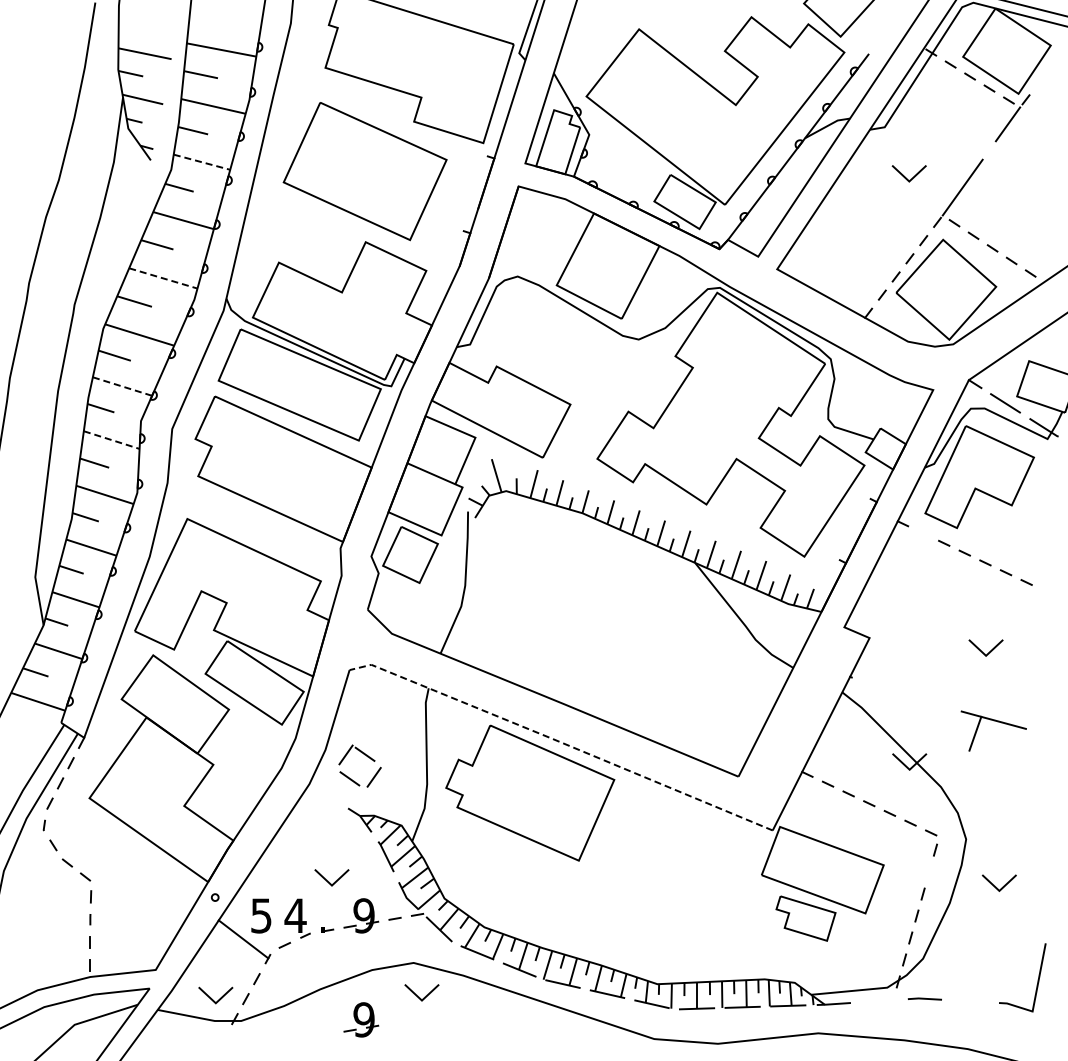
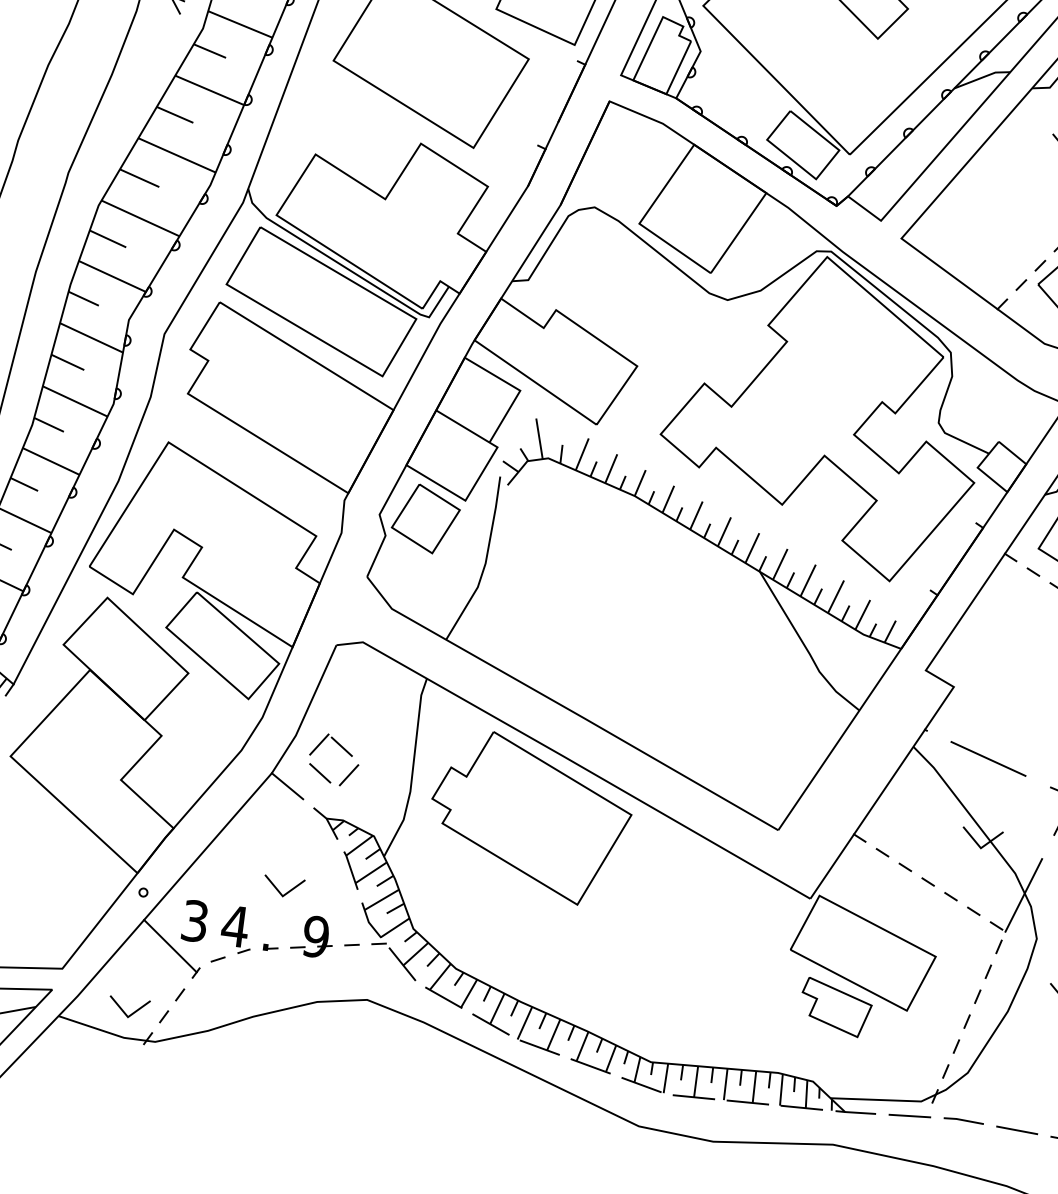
line: (202, 162) -> (240, 24), dashed -> solid
line: (163, 278) -> (177, 155), dashed -> solid
line: (123, 386) -> (113, 276), dashed -> solid
line: (112, 440) -> (92, 338), dashed -> solid
line: (923, 533) -> (1033, 572), added
line: (906, 694) -> (988, 759), added
line: (560, 742) -> (573, 762), dashed -> solid
line: (323, 793) -> (286, 786), added
line: (950, 804) -> (1023, 895), added
line: (928, 871) -> (987, 970), added
text: (261, 915) -> (195, 920), 5 -> 3
line: (419, 996) -> (368, 1040), removed
line: (879, 1000) -> (910, 1115), added
line: (970, 1001) -> (1017, 1130), added
part: (361, 1019) -> (297, 1058), removed

